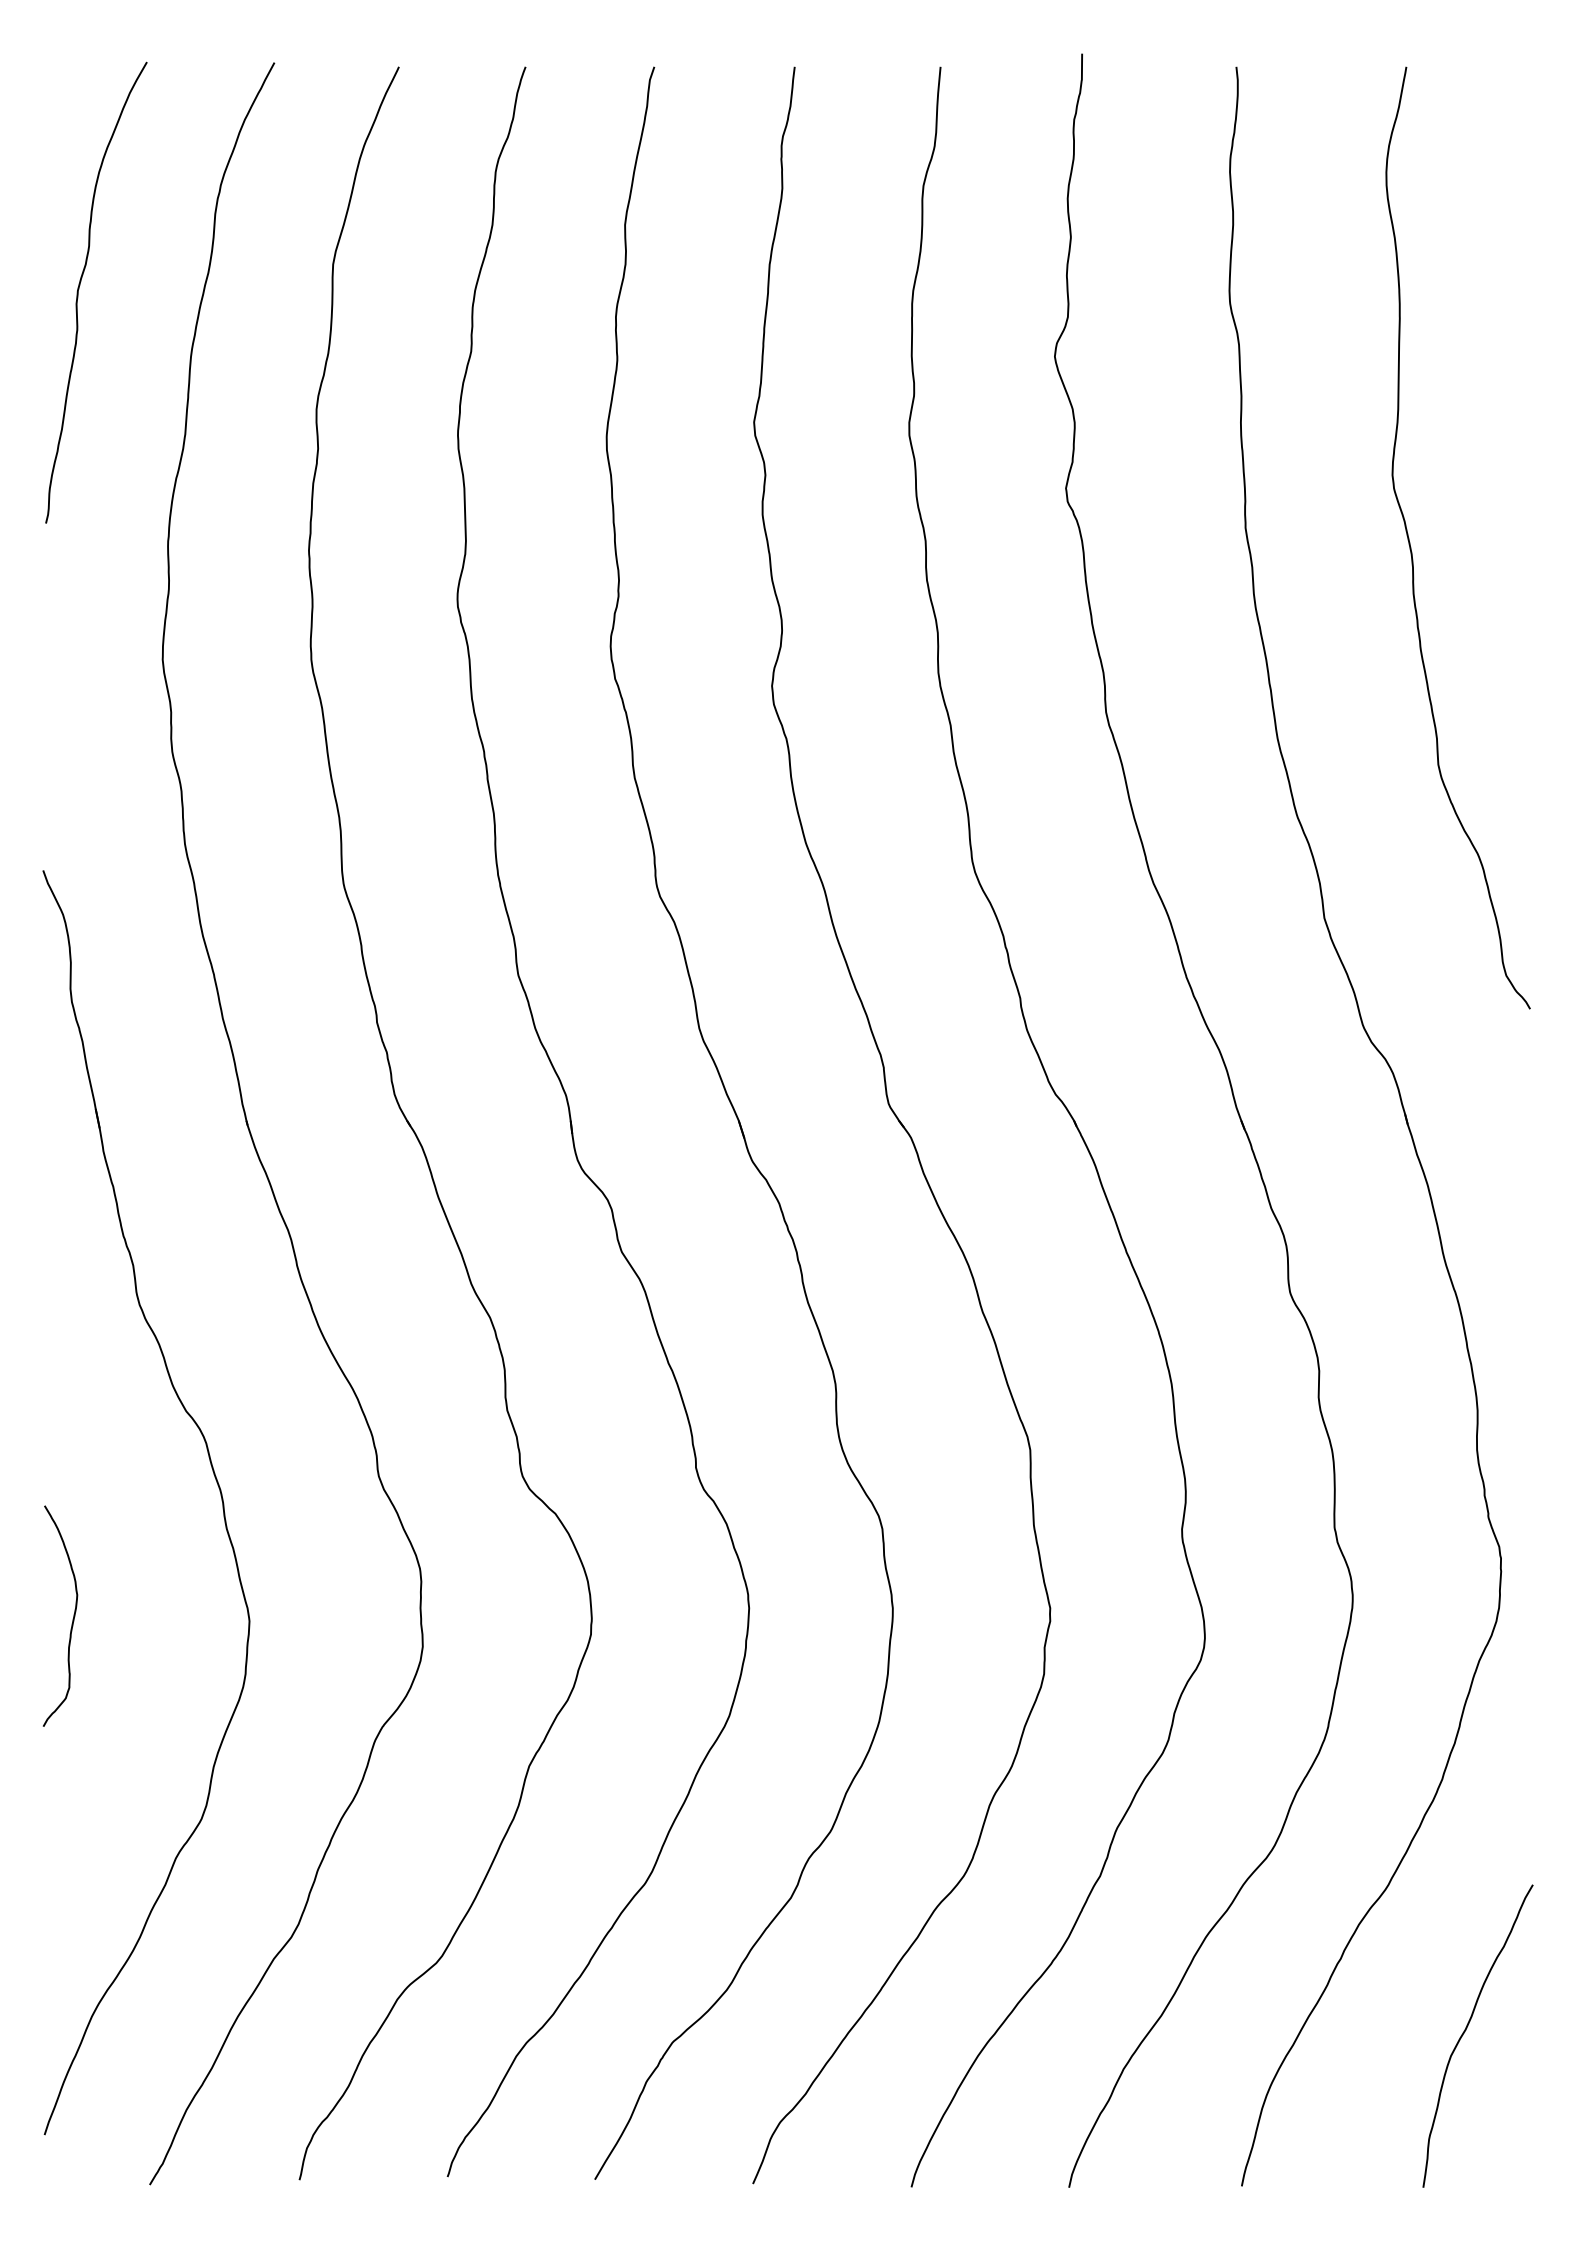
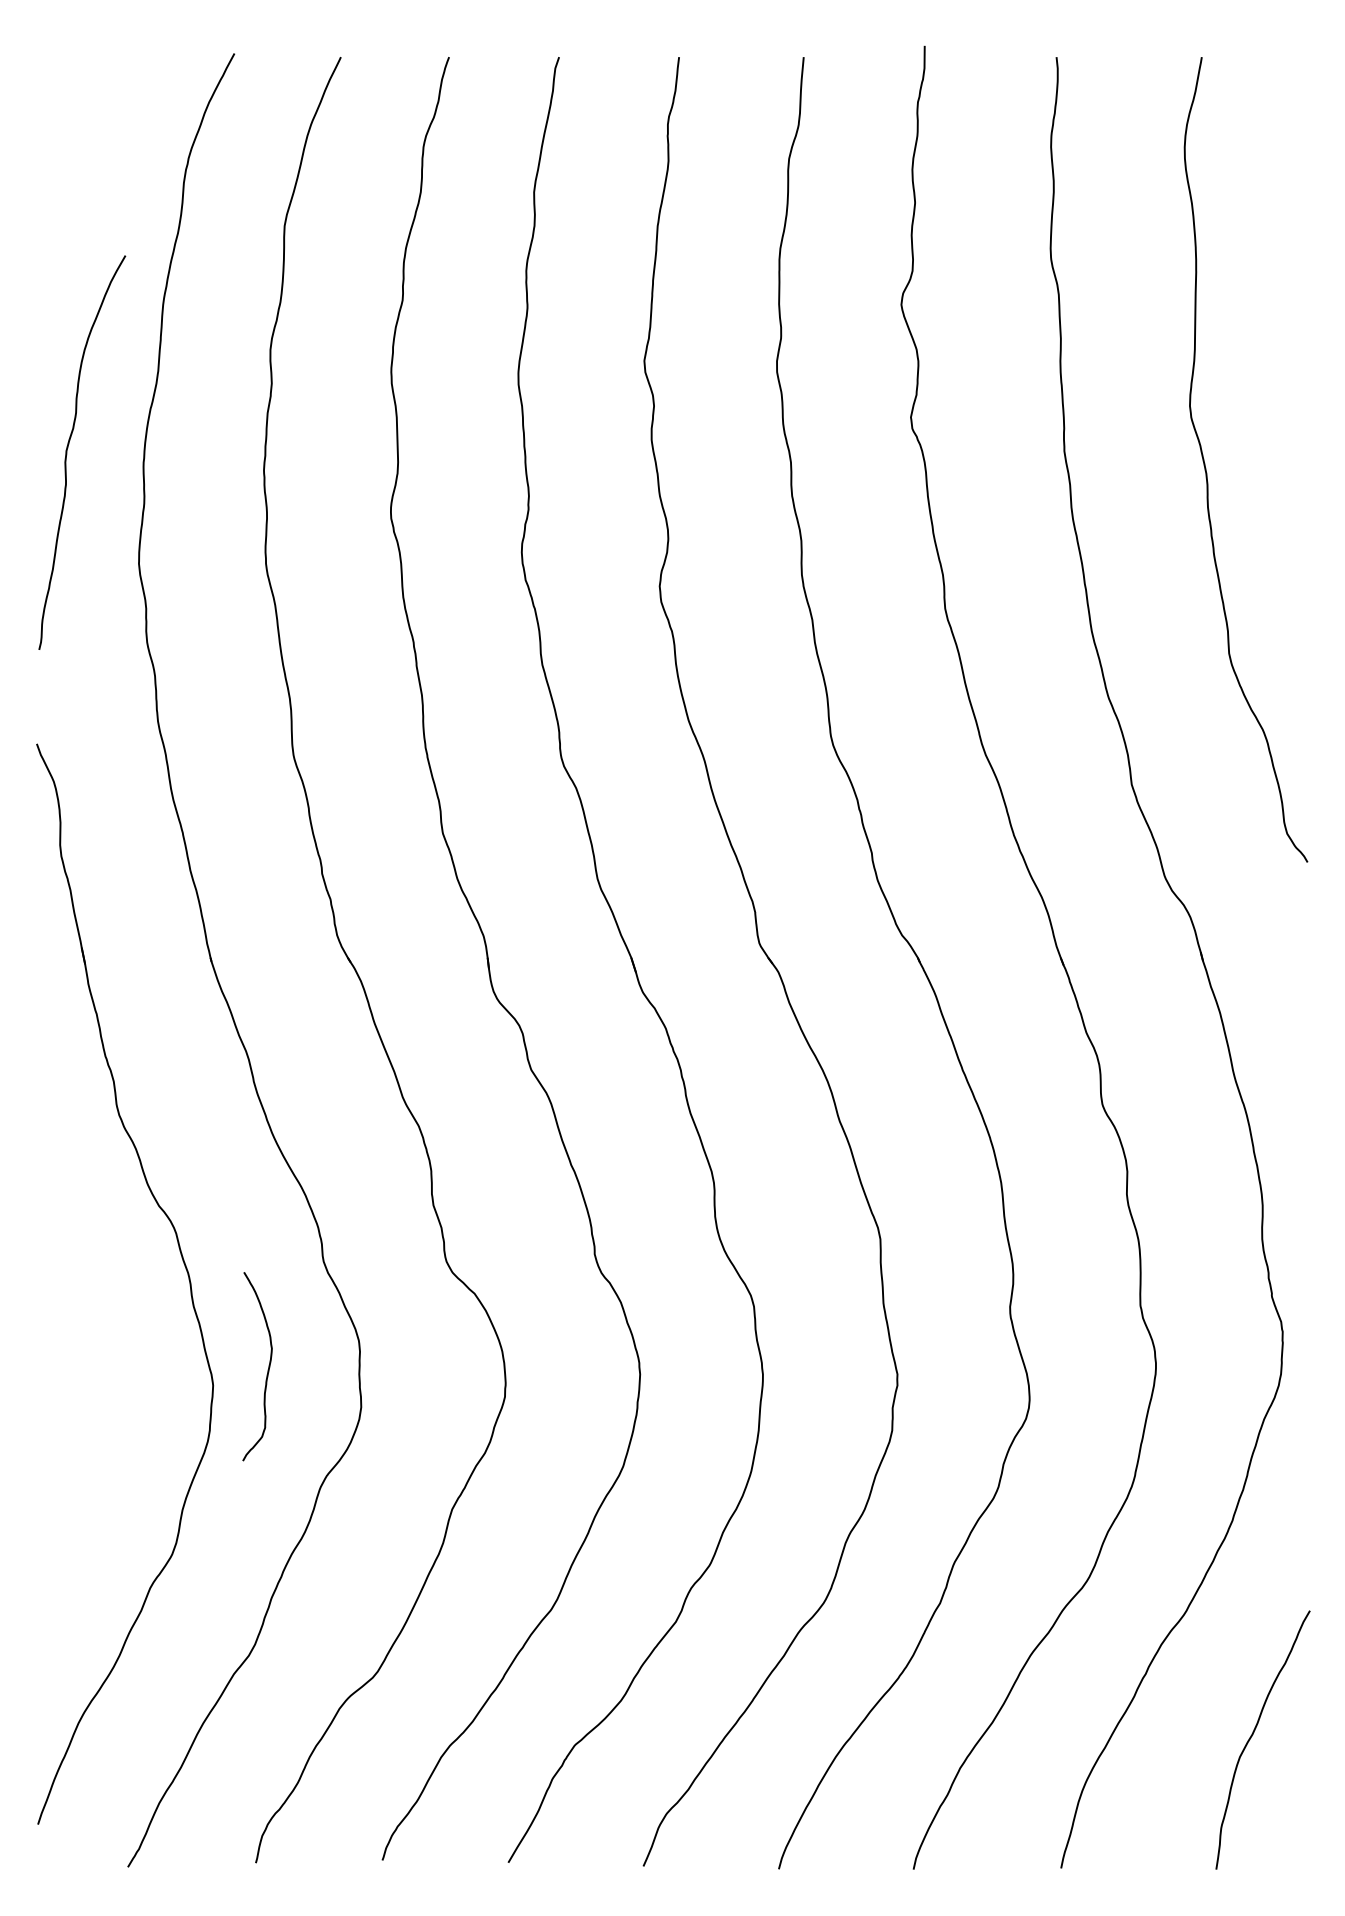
curve: (79, 289) -> (67, 449), moved
curve: (72, 1619) -> (267, 1369), moved

